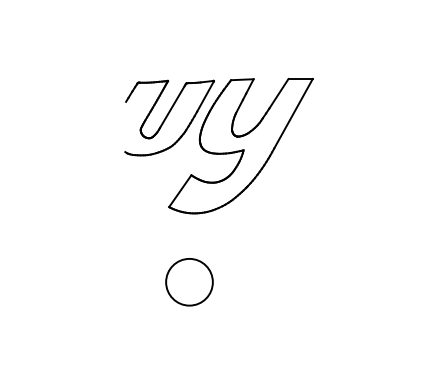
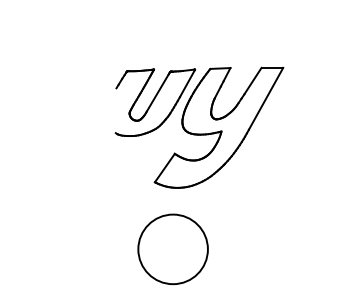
circle: (189, 282) -> (173, 249), size x1.67

